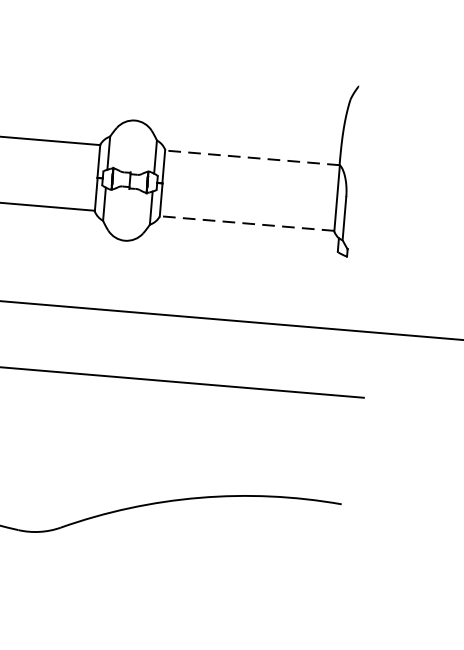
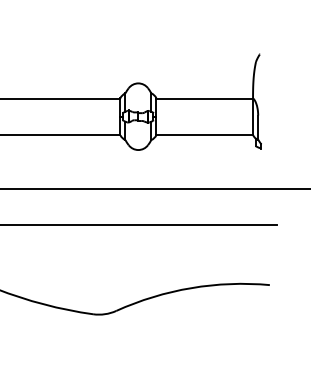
line: (252, 157) -> (204, 98), dashed -> solid
line: (246, 222) -> (204, 134), dashed -> solid

